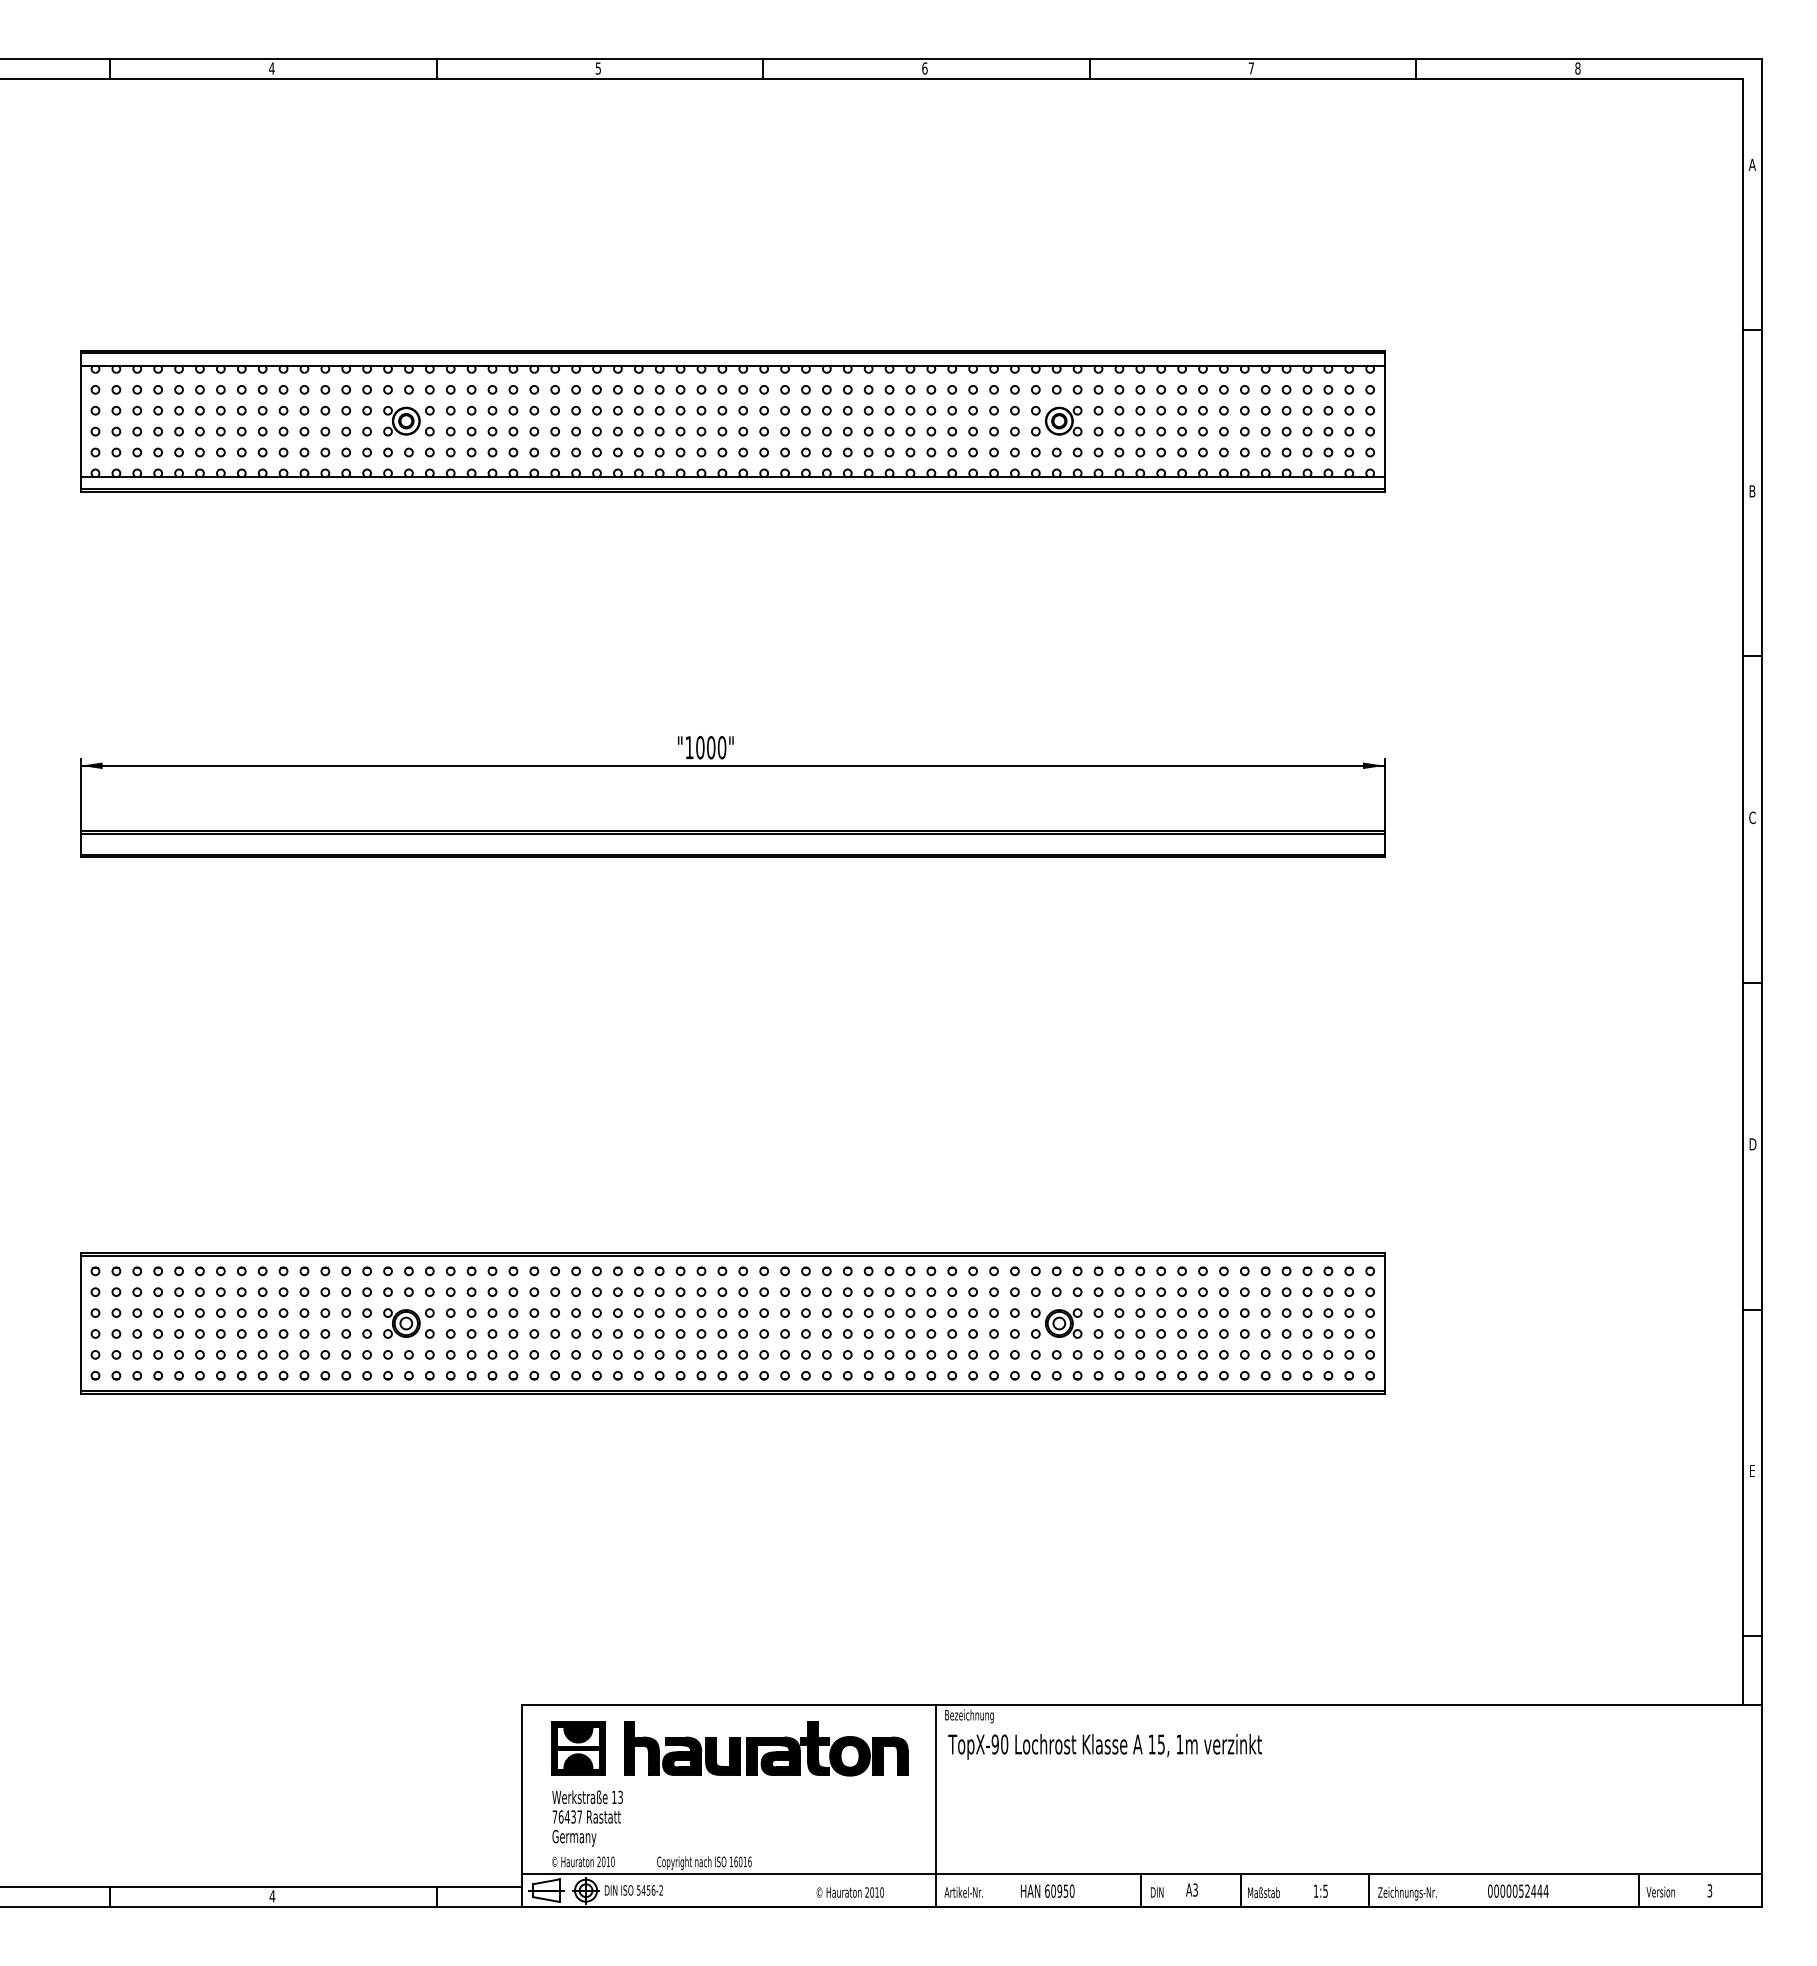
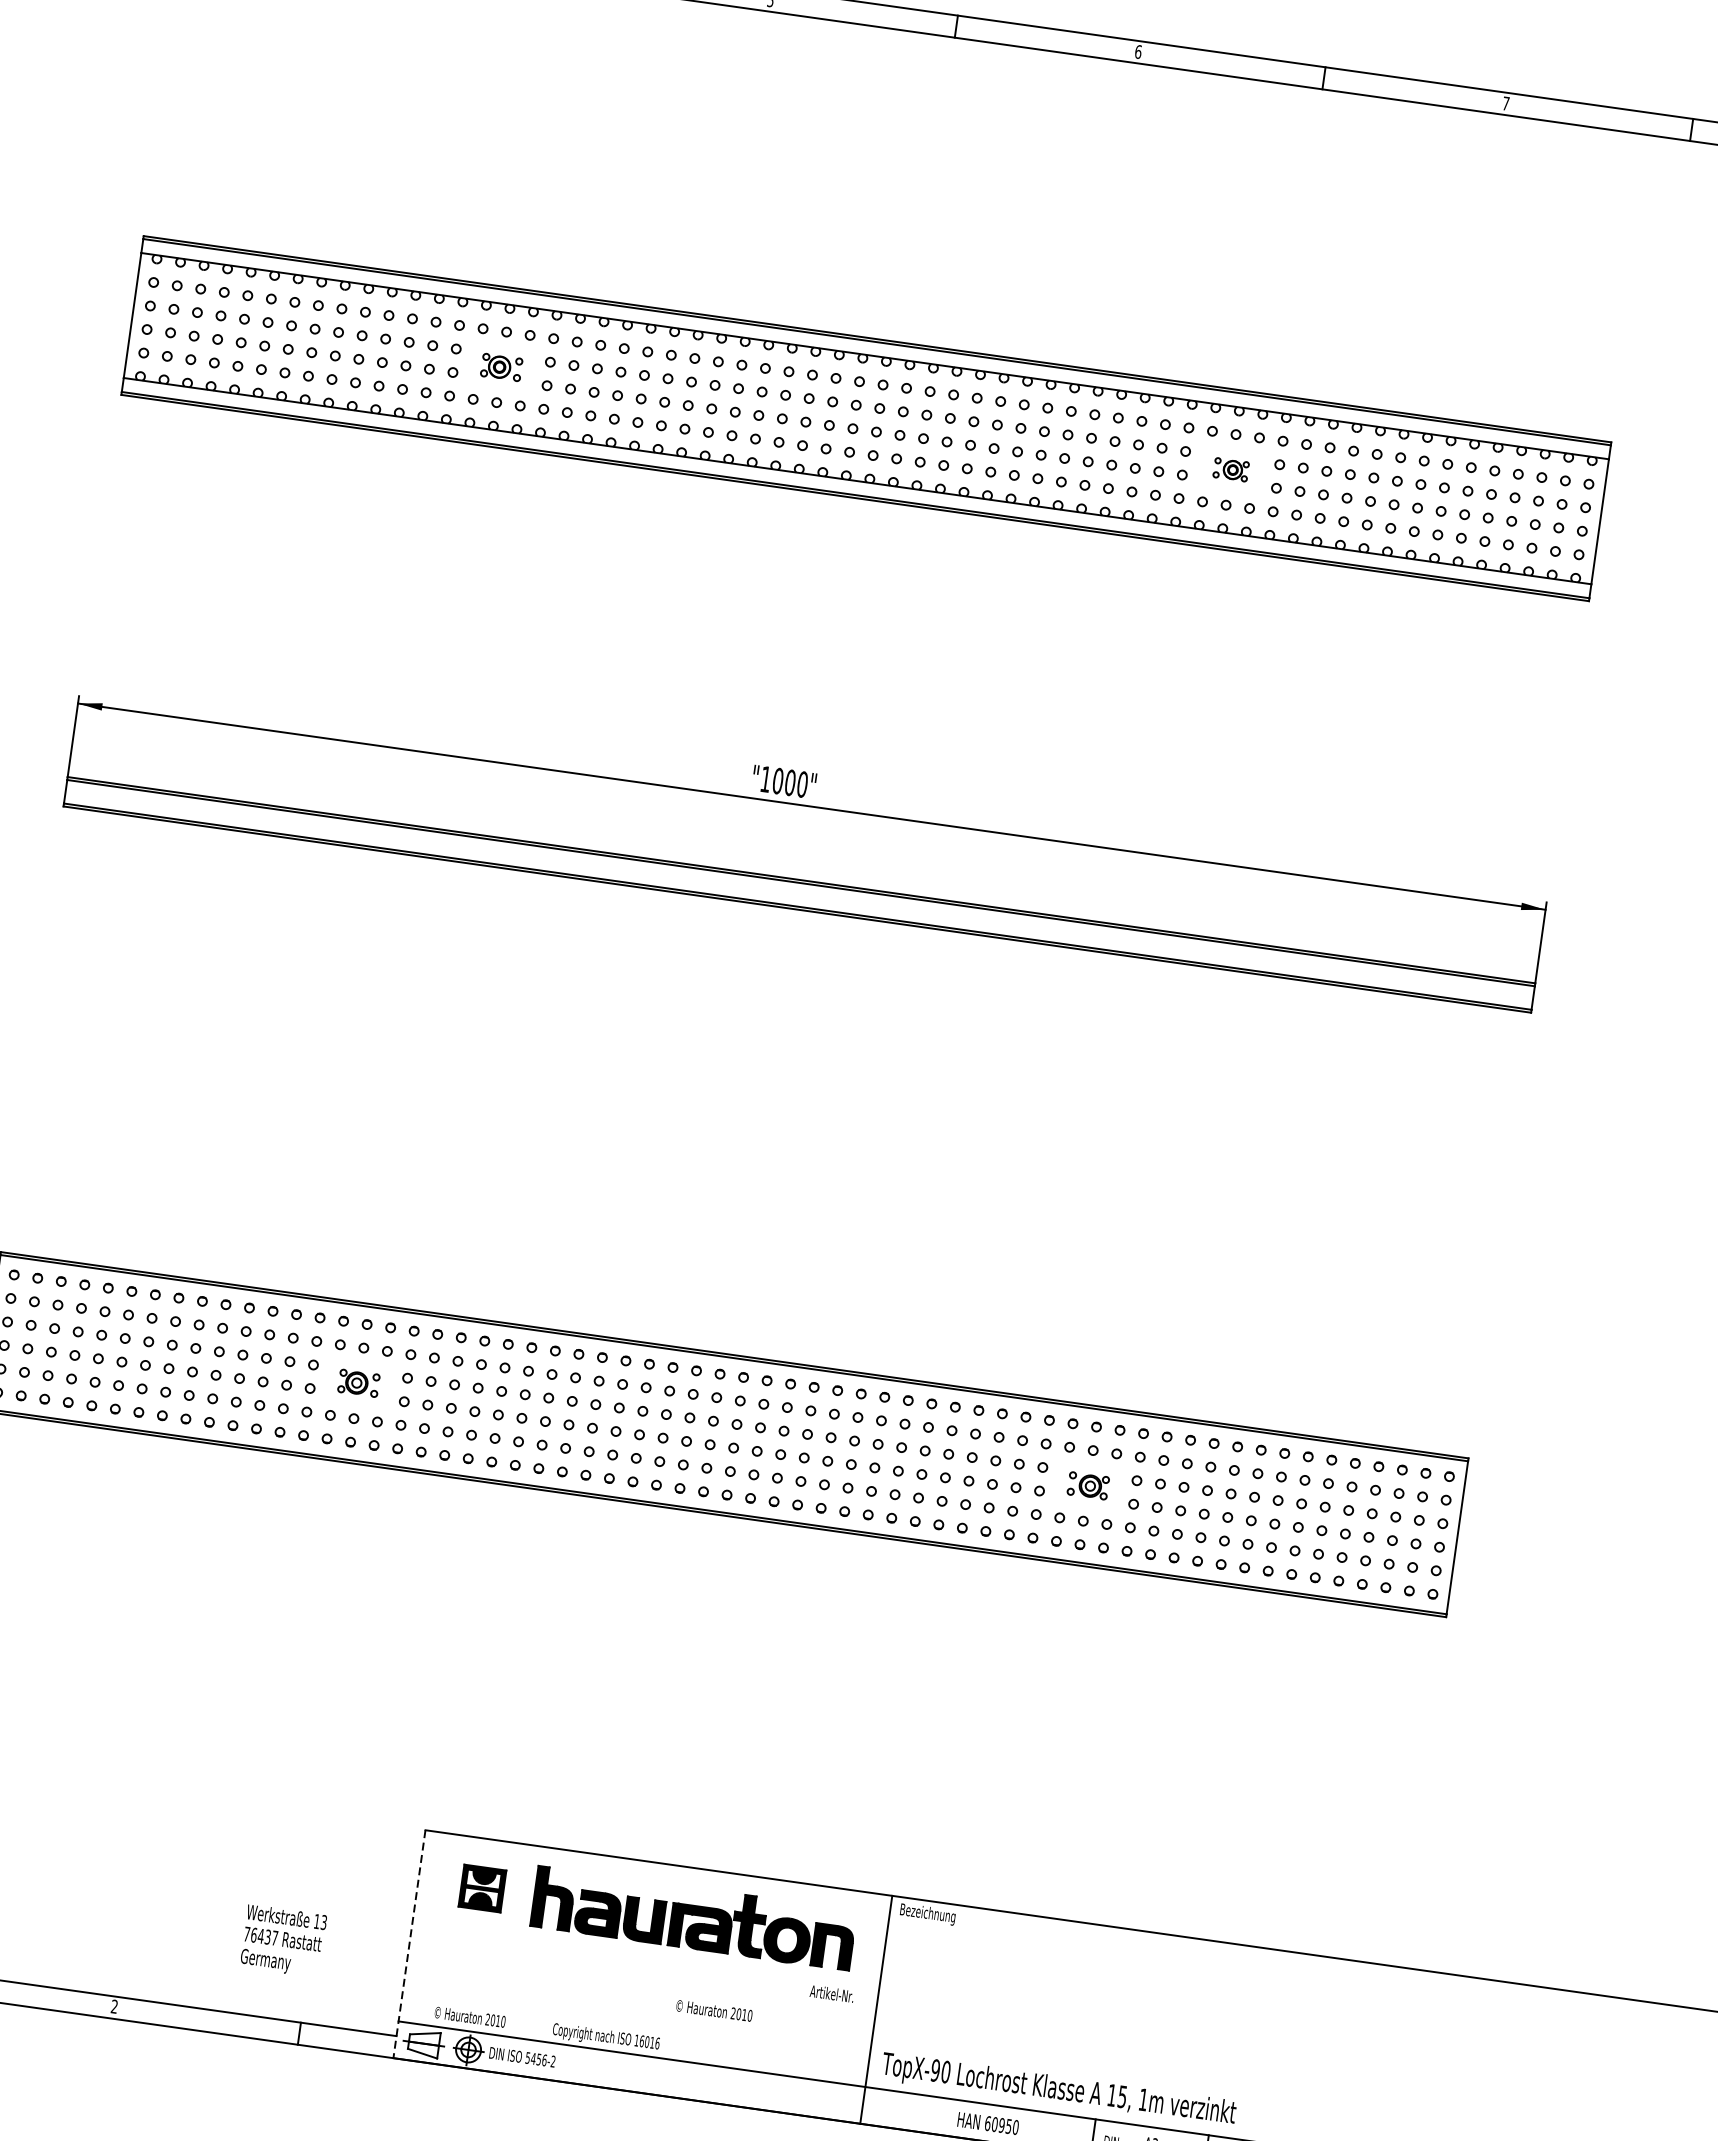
part: (1056, 420) -> (1230, 469), size x0.6
part: (408, 421) -> (501, 367), size x0.7
part: (408, 1323) -> (358, 1383), size x0.7
part: (1056, 1323) -> (1087, 1485), size x0.7
text: (1104, 1746) -> (1058, 2090), moved
part: (578, 1748) -> (482, 1888), size x0.7
line: (521, 1806) -> (409, 1944), solid -> dashed
text: (587, 1818) -> (283, 1941), moved
text: (849, 1892) -> (713, 2010), moved
text: (963, 1892) -> (831, 1994), moved
text: (272, 1896) -> (114, 2006), 4 -> 2

